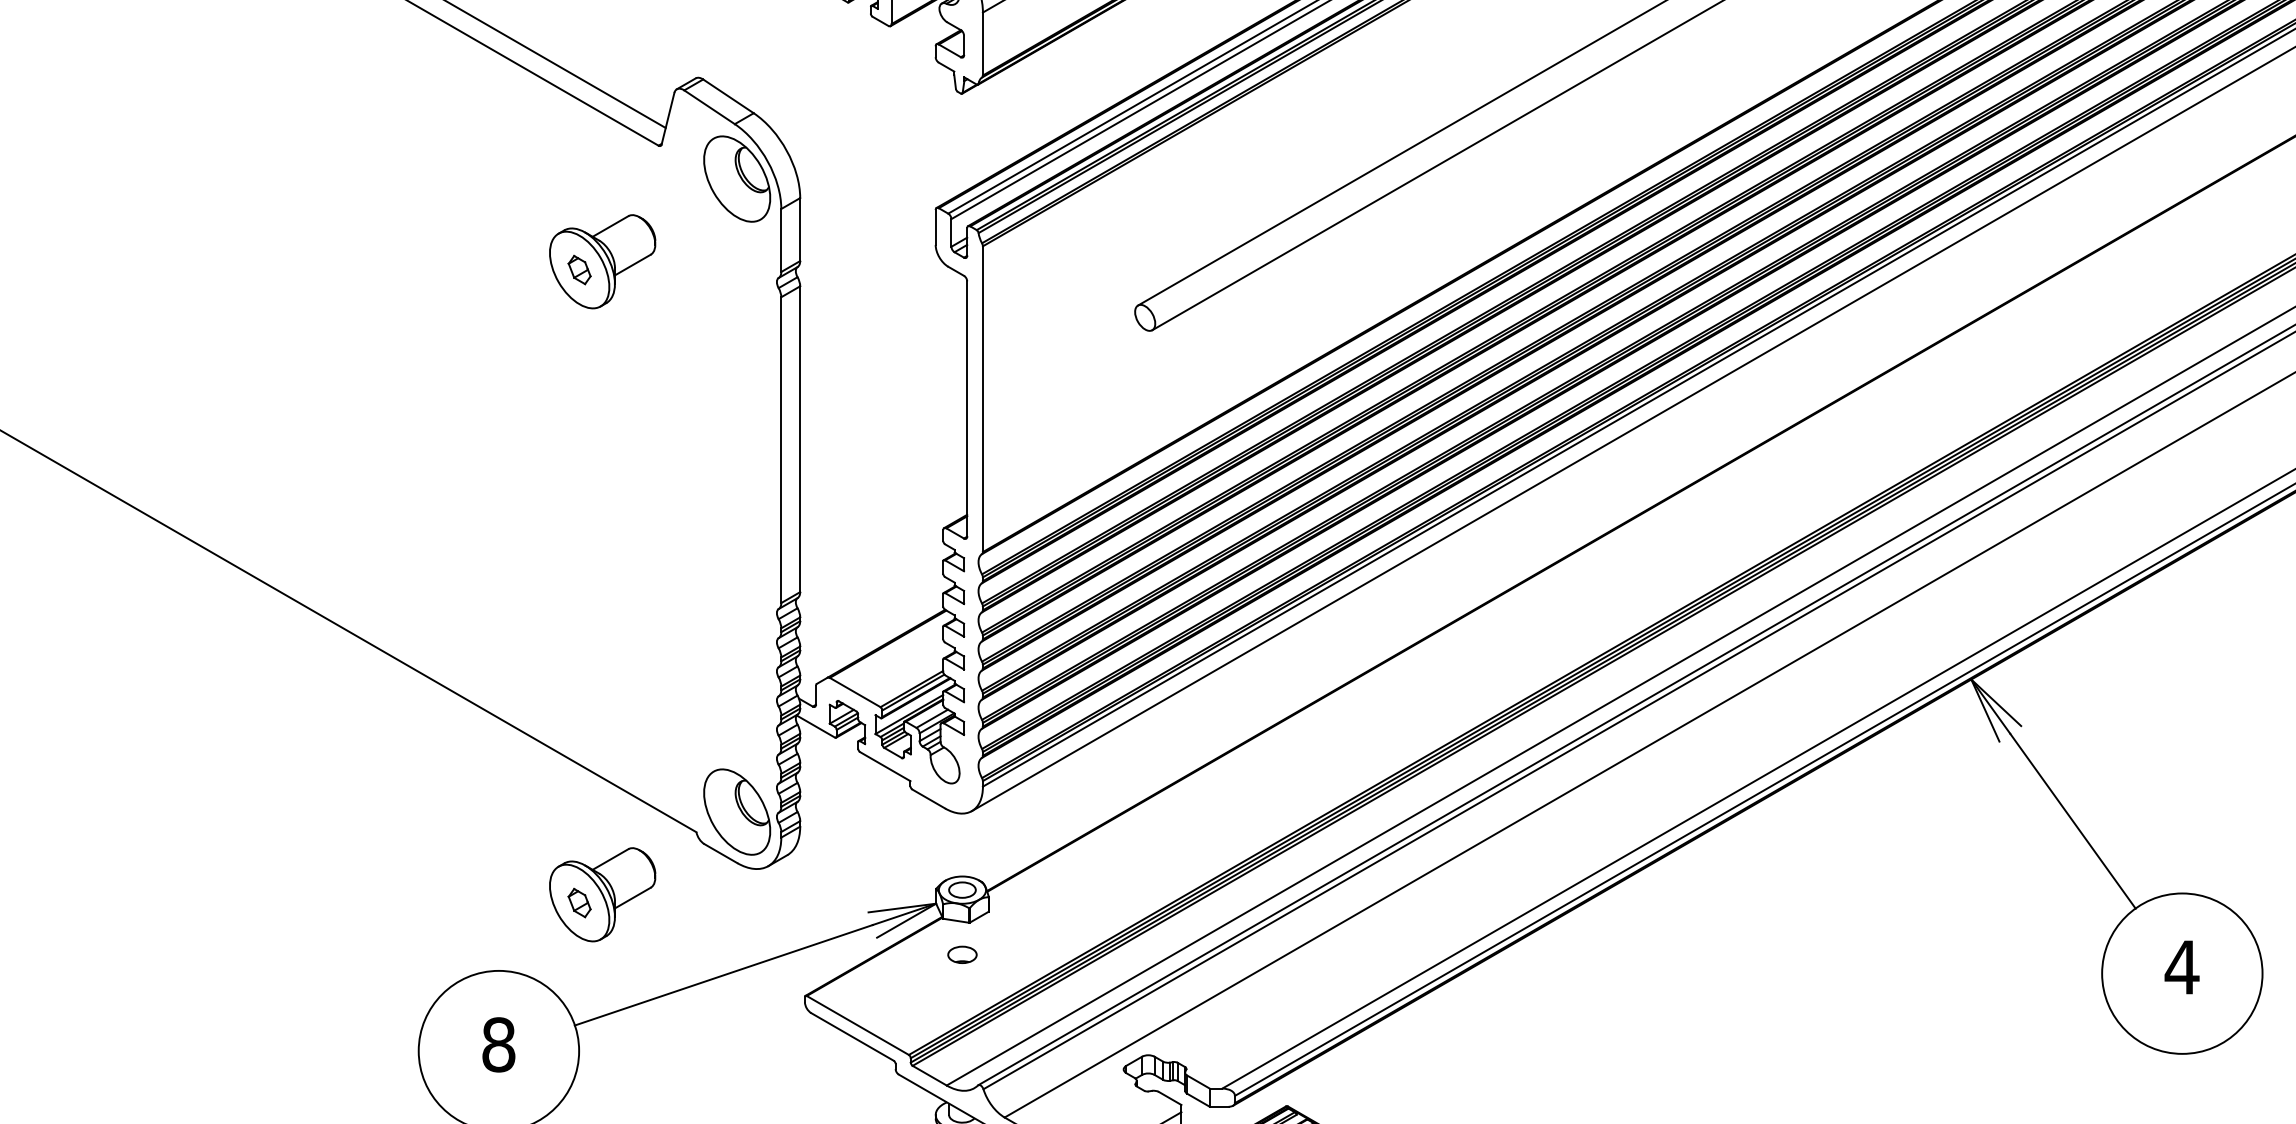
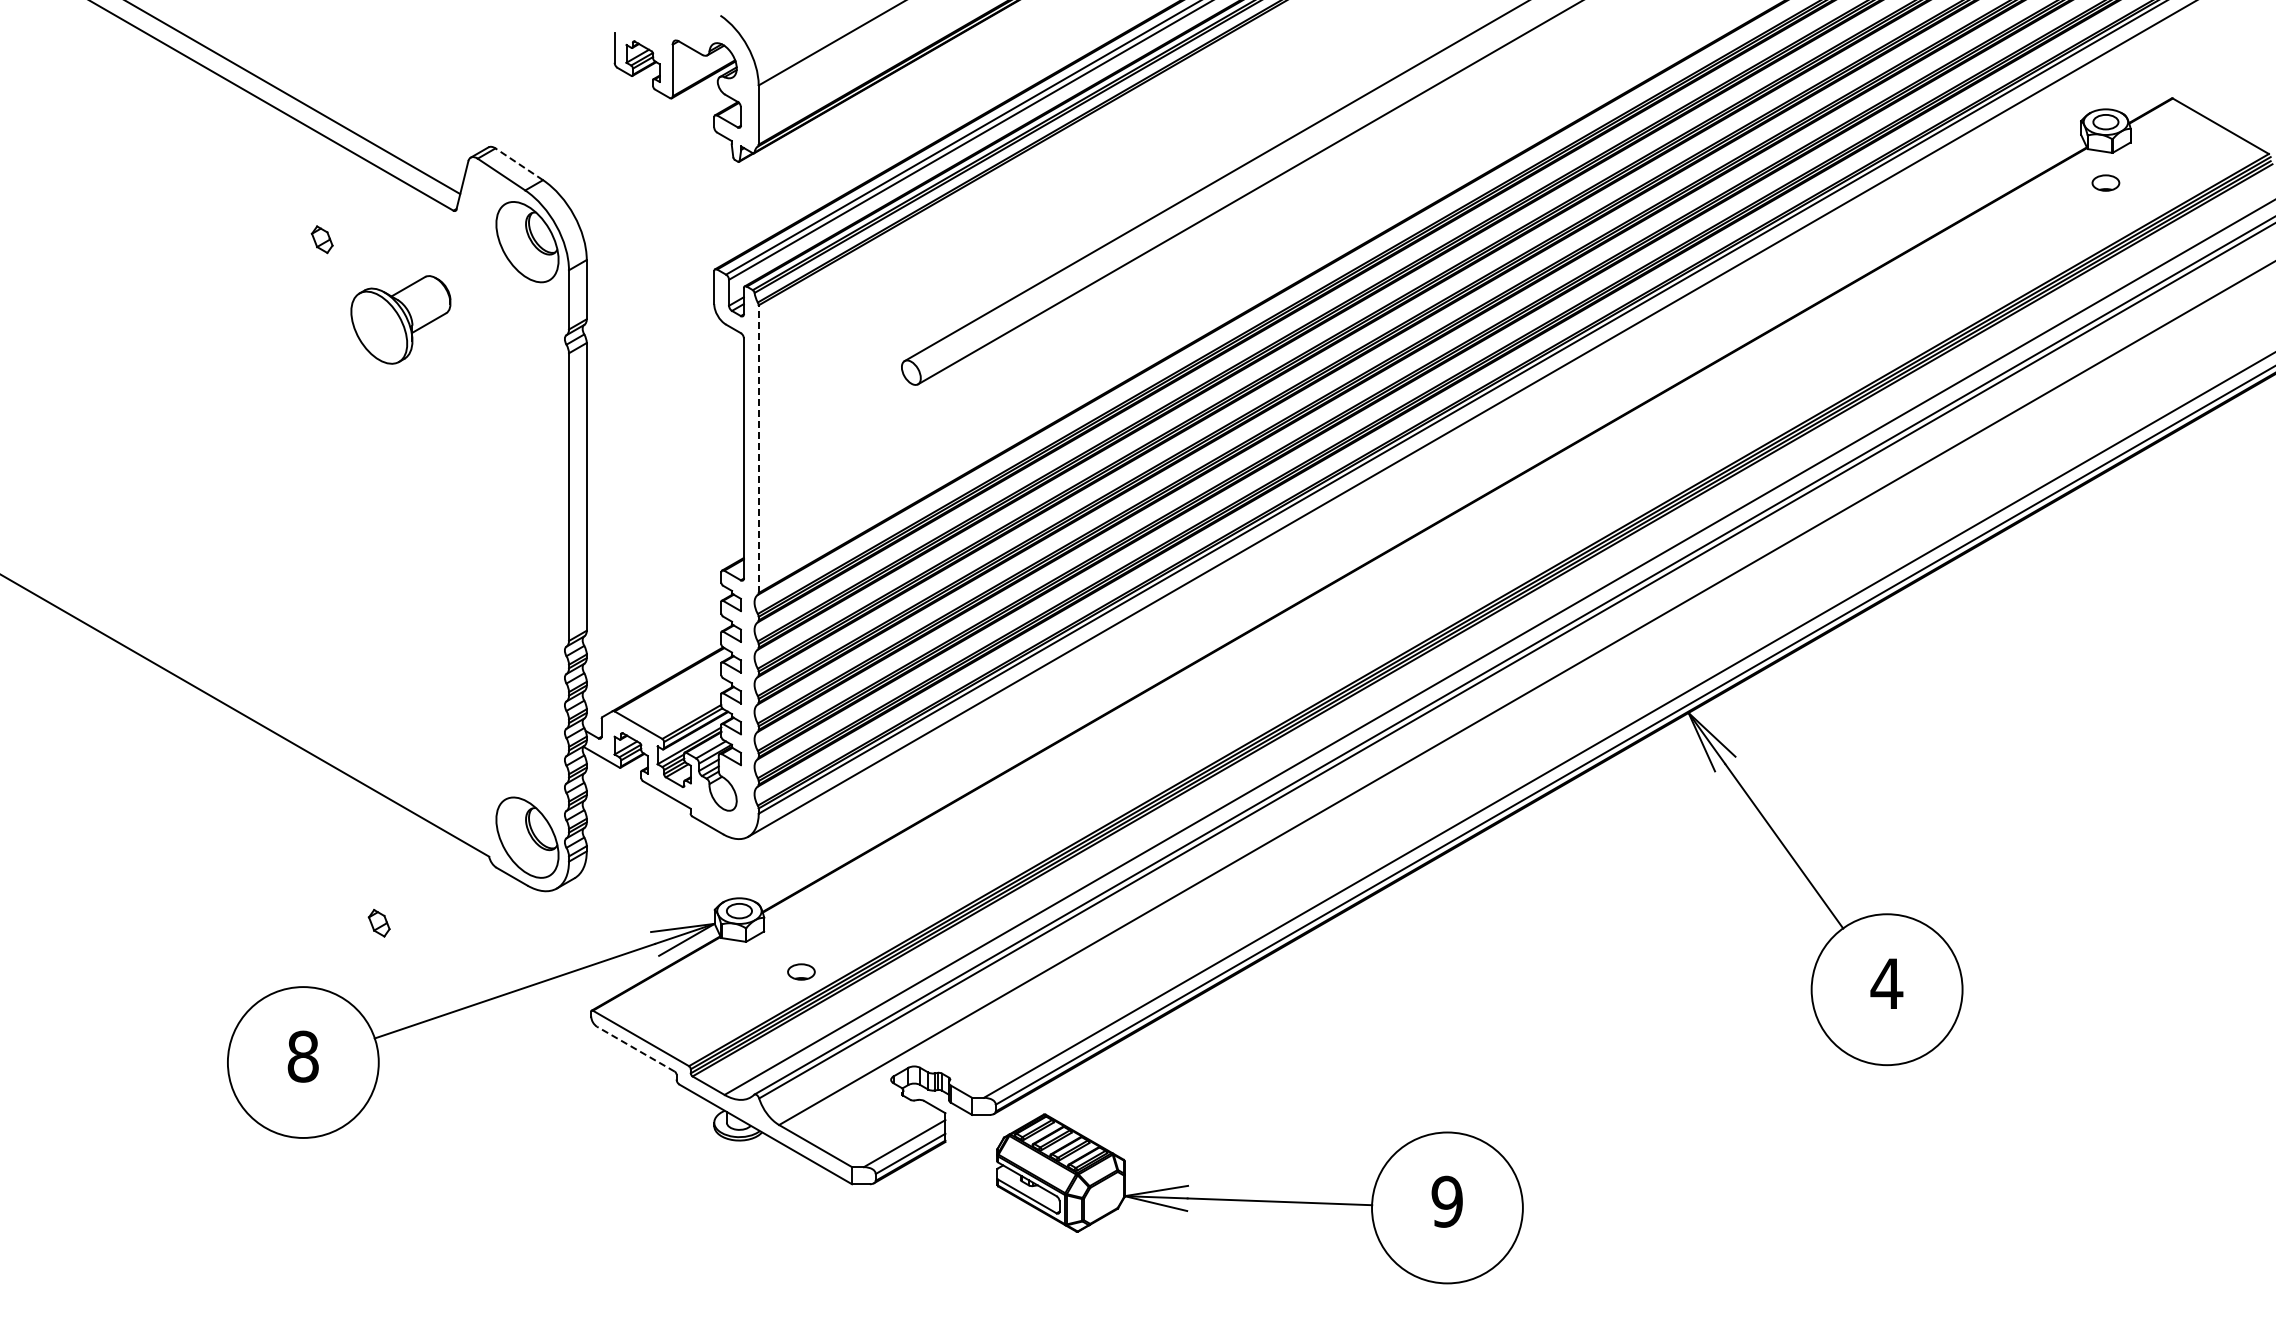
line: (728, 96) -> (519, 164), solid -> dashed
part: (578, 269) -> (321, 239), moved
line: (982, 399) -> (758, 449), solid -> dashed
part: (602, 894) -> (400, 915), removed
part: (962, 954) -> (801, 971), moved
line: (851, 1037) -> (635, 1049), solid -> dashed

